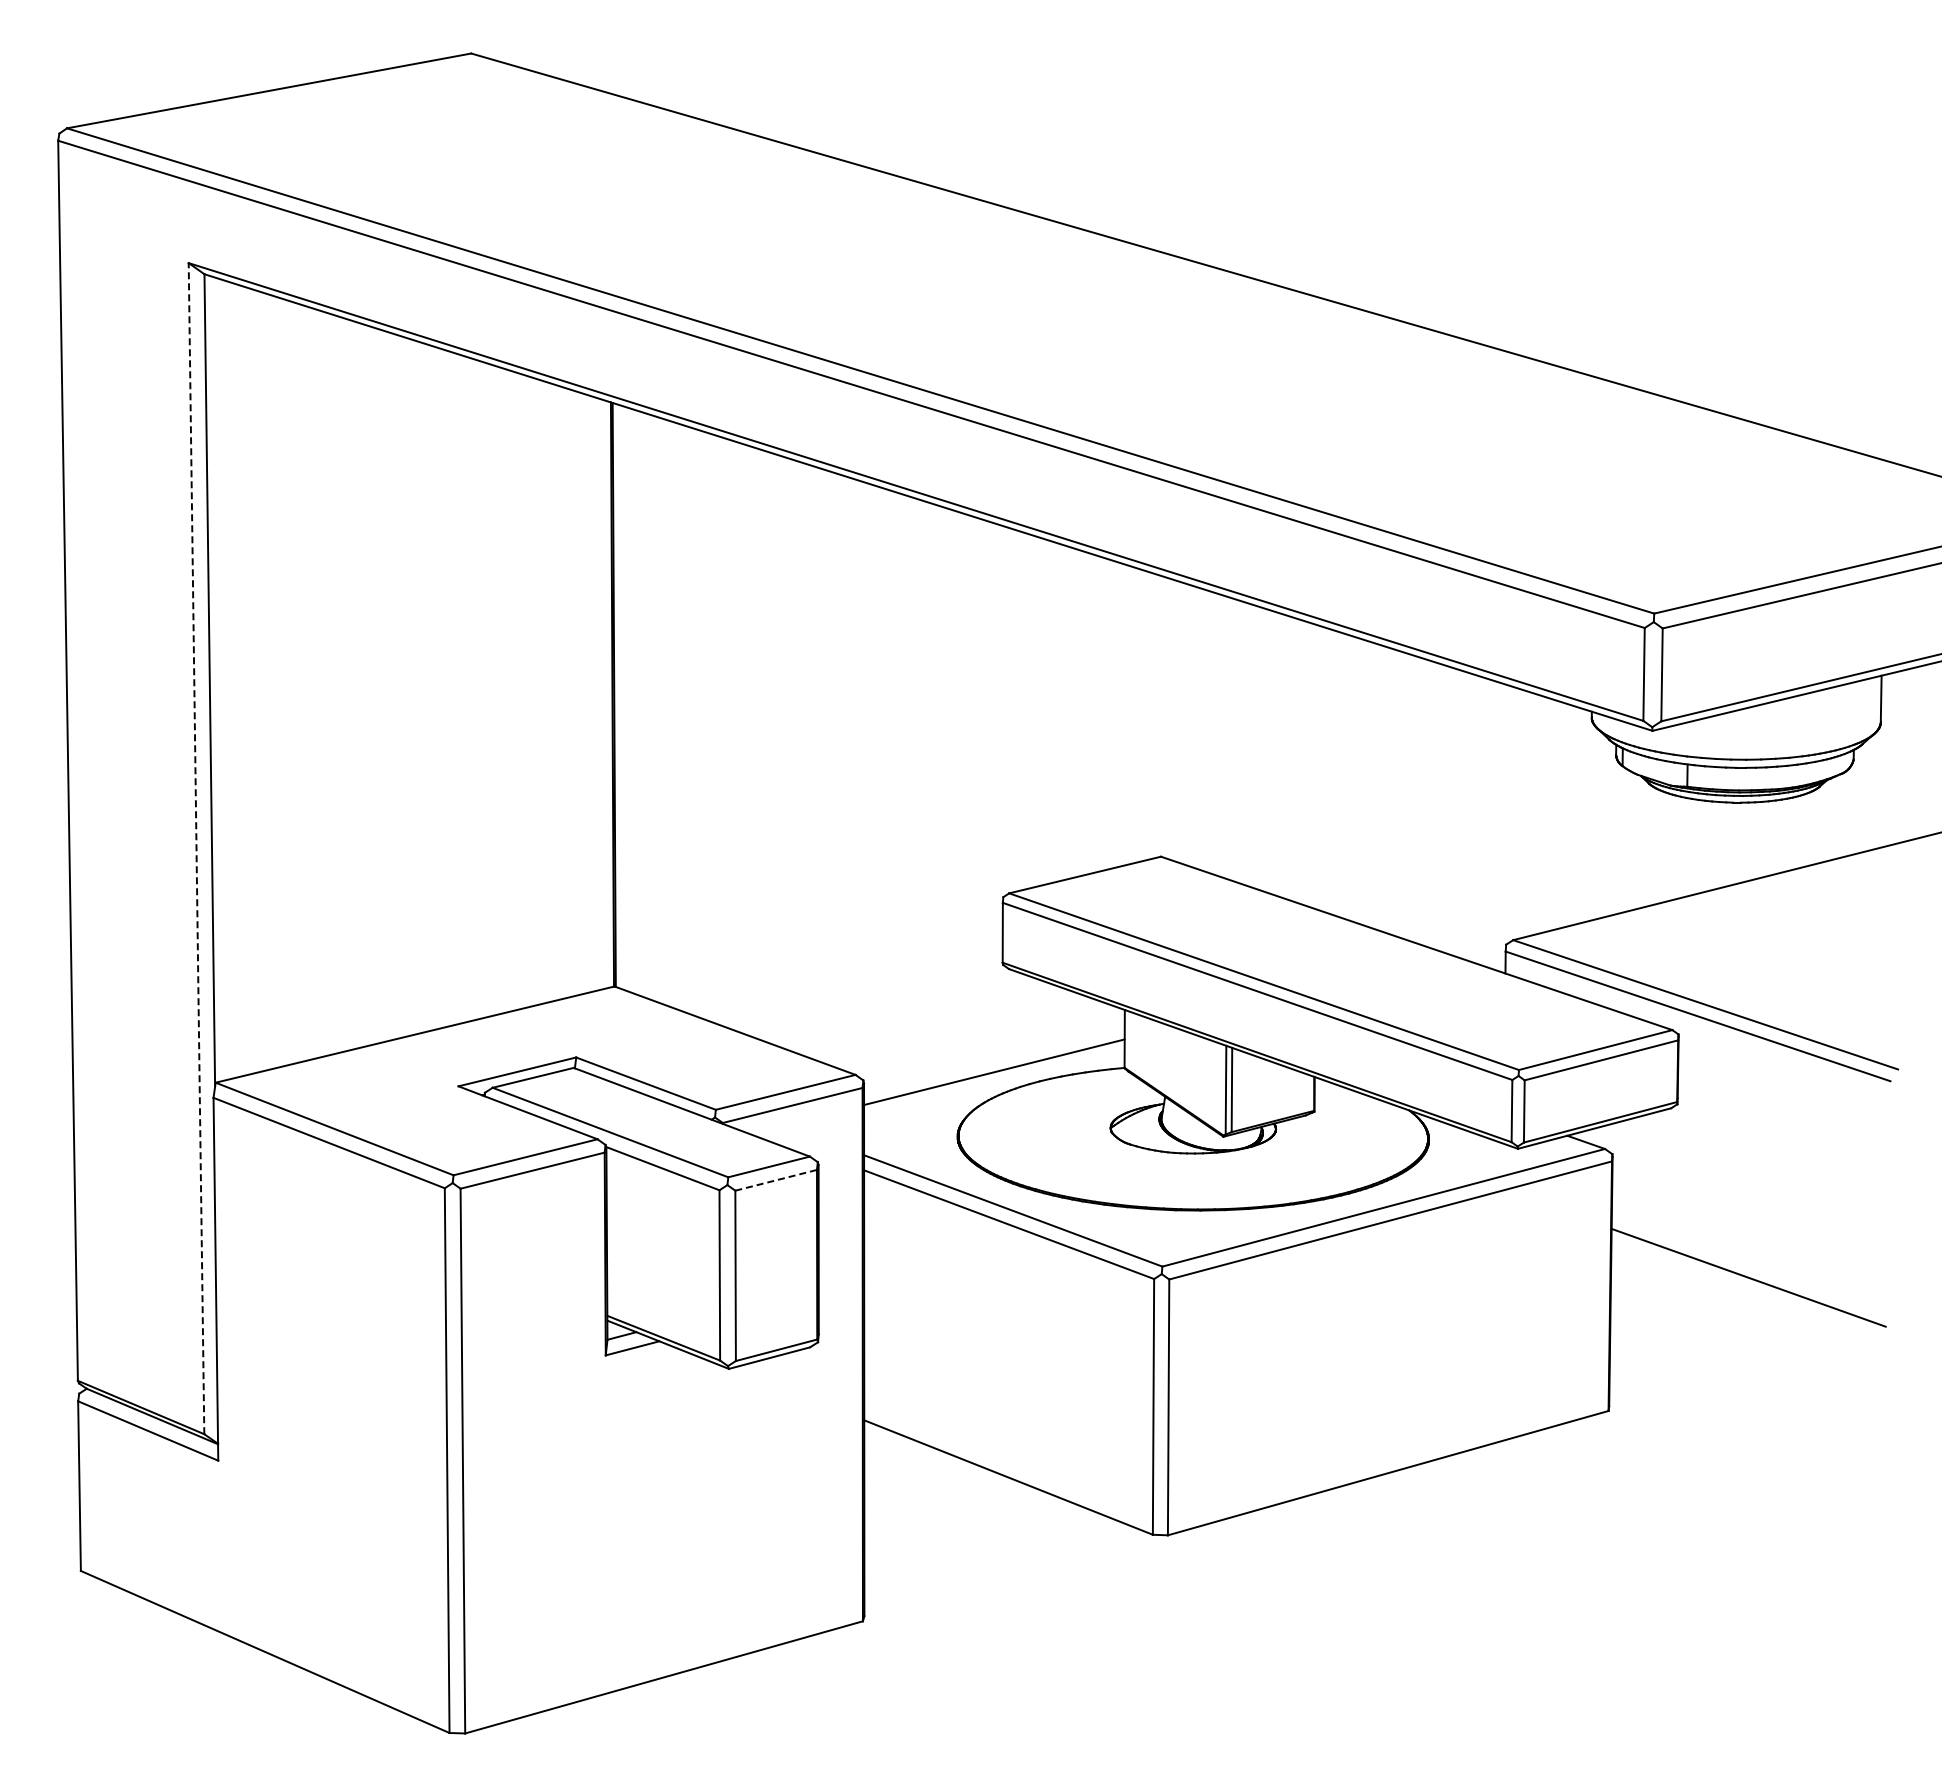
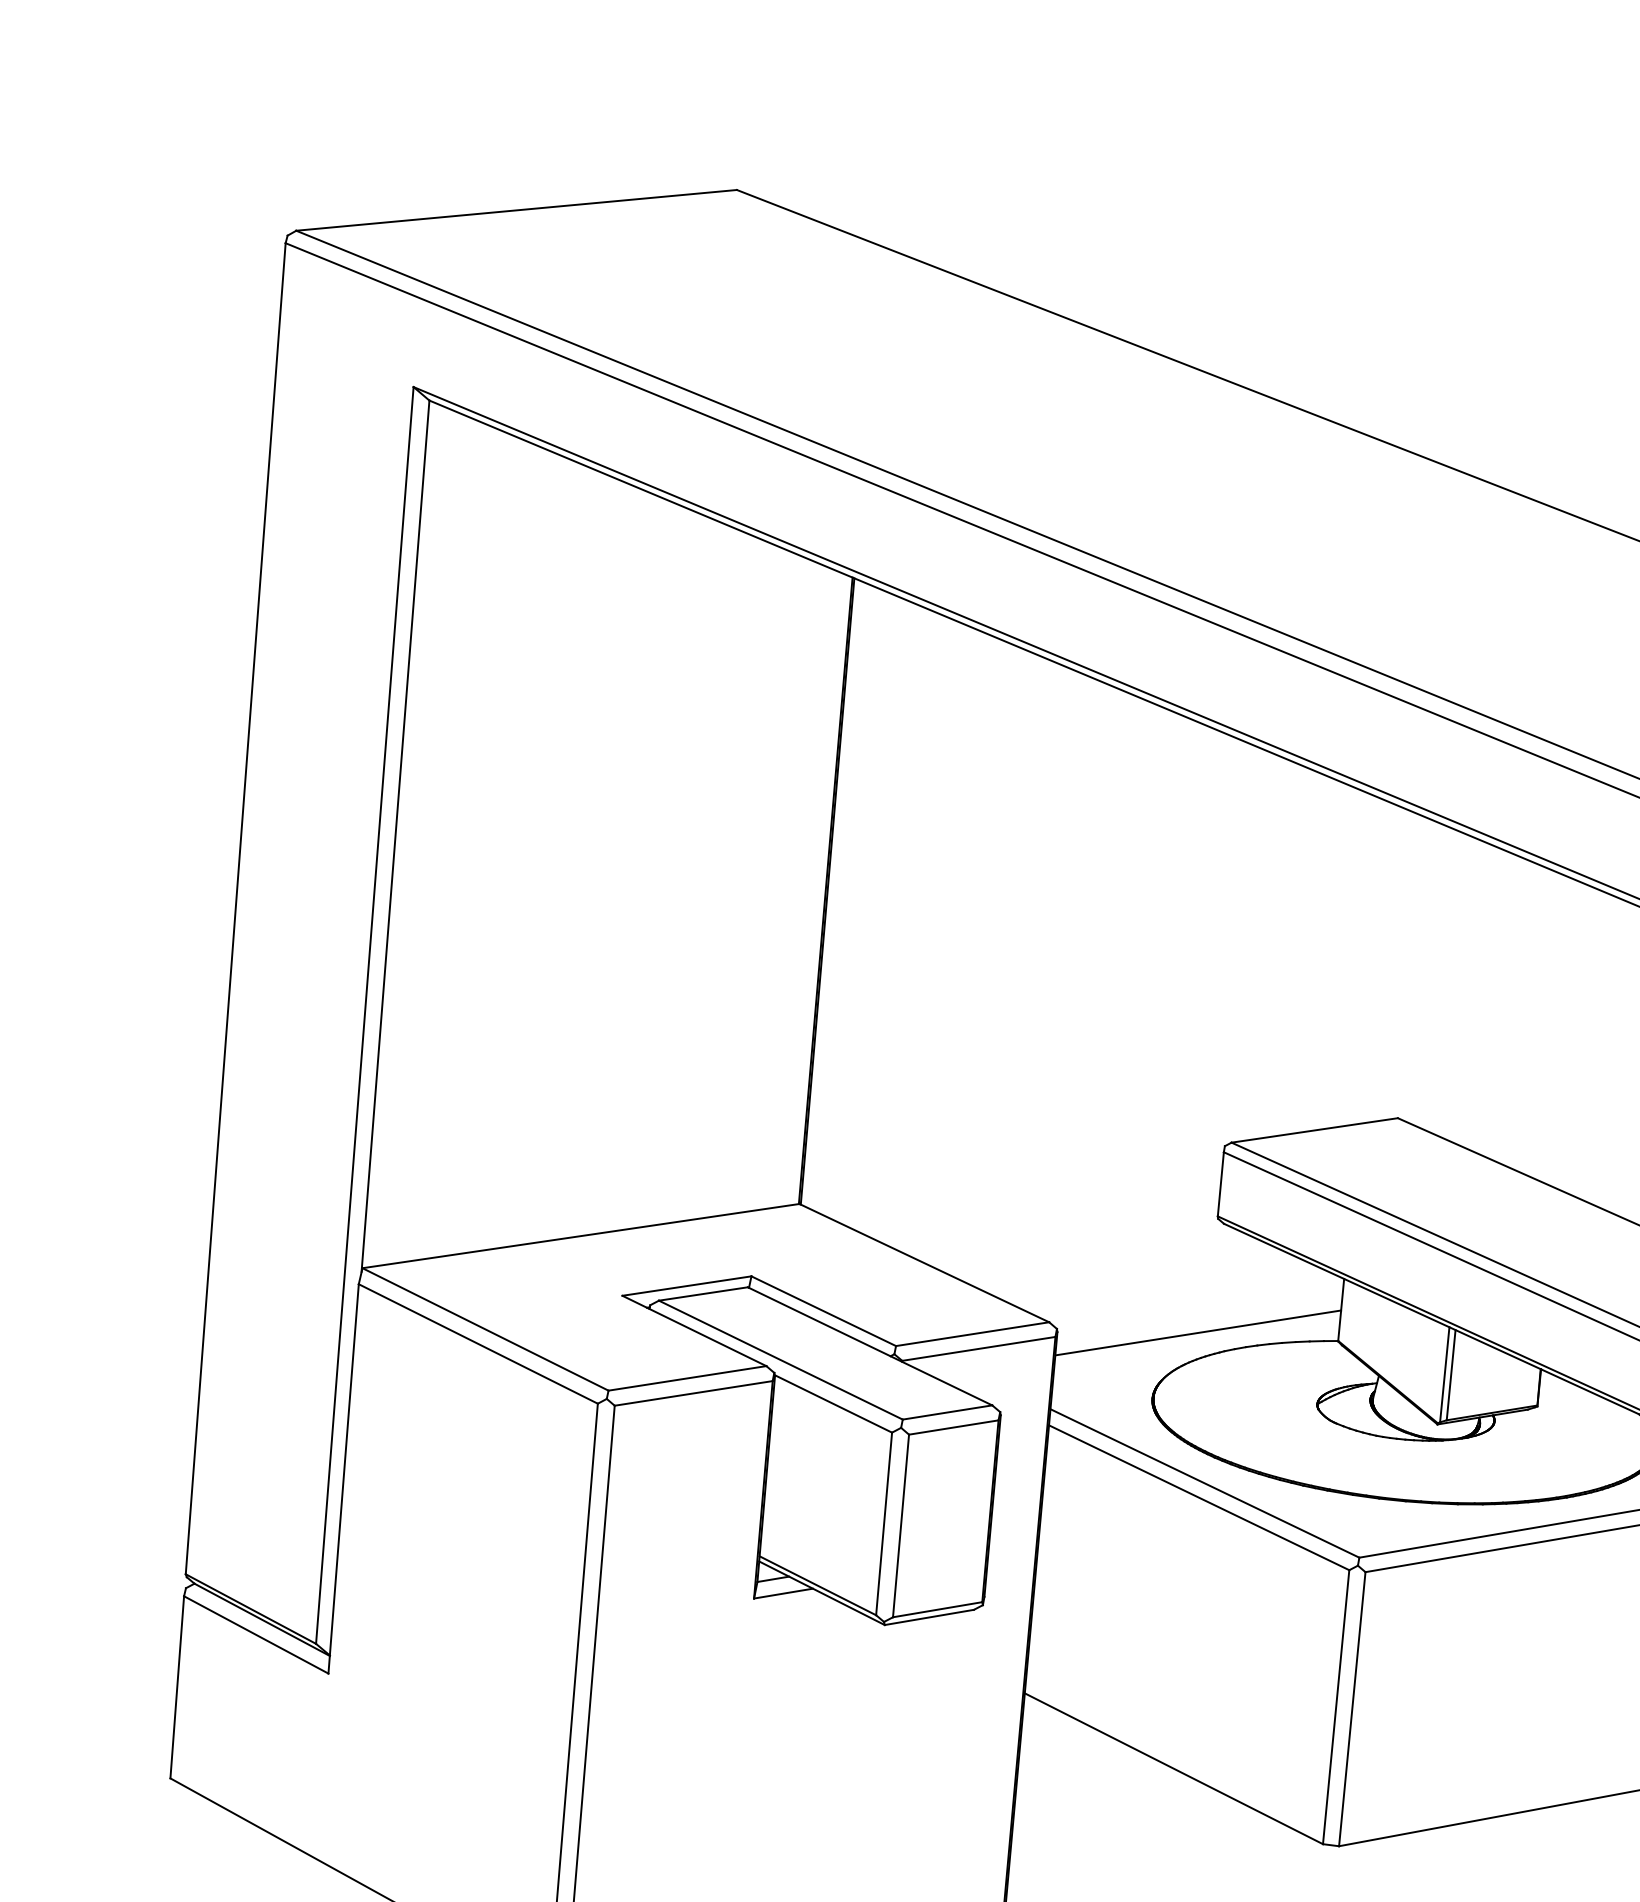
line: (196, 848) -> (364, 1015), dashed -> solid
line: (776, 1180) -> (954, 1427), dashed -> solid

